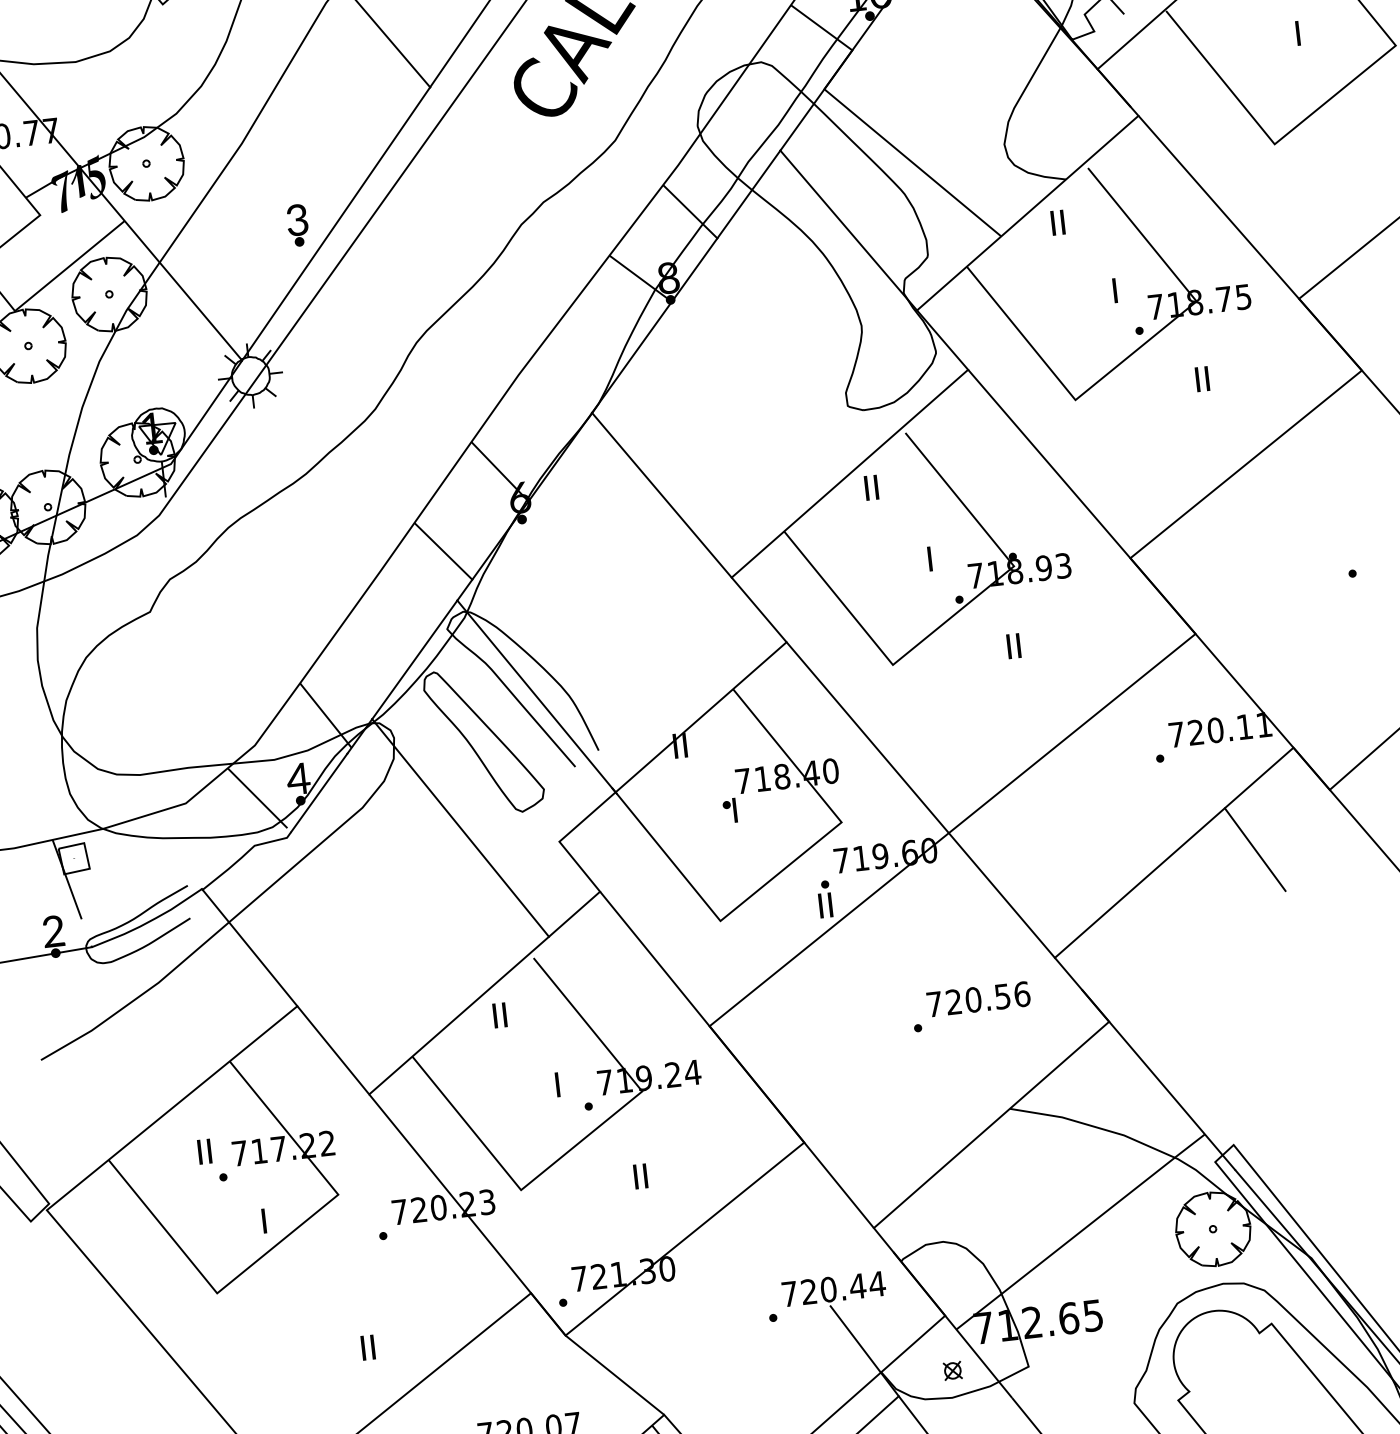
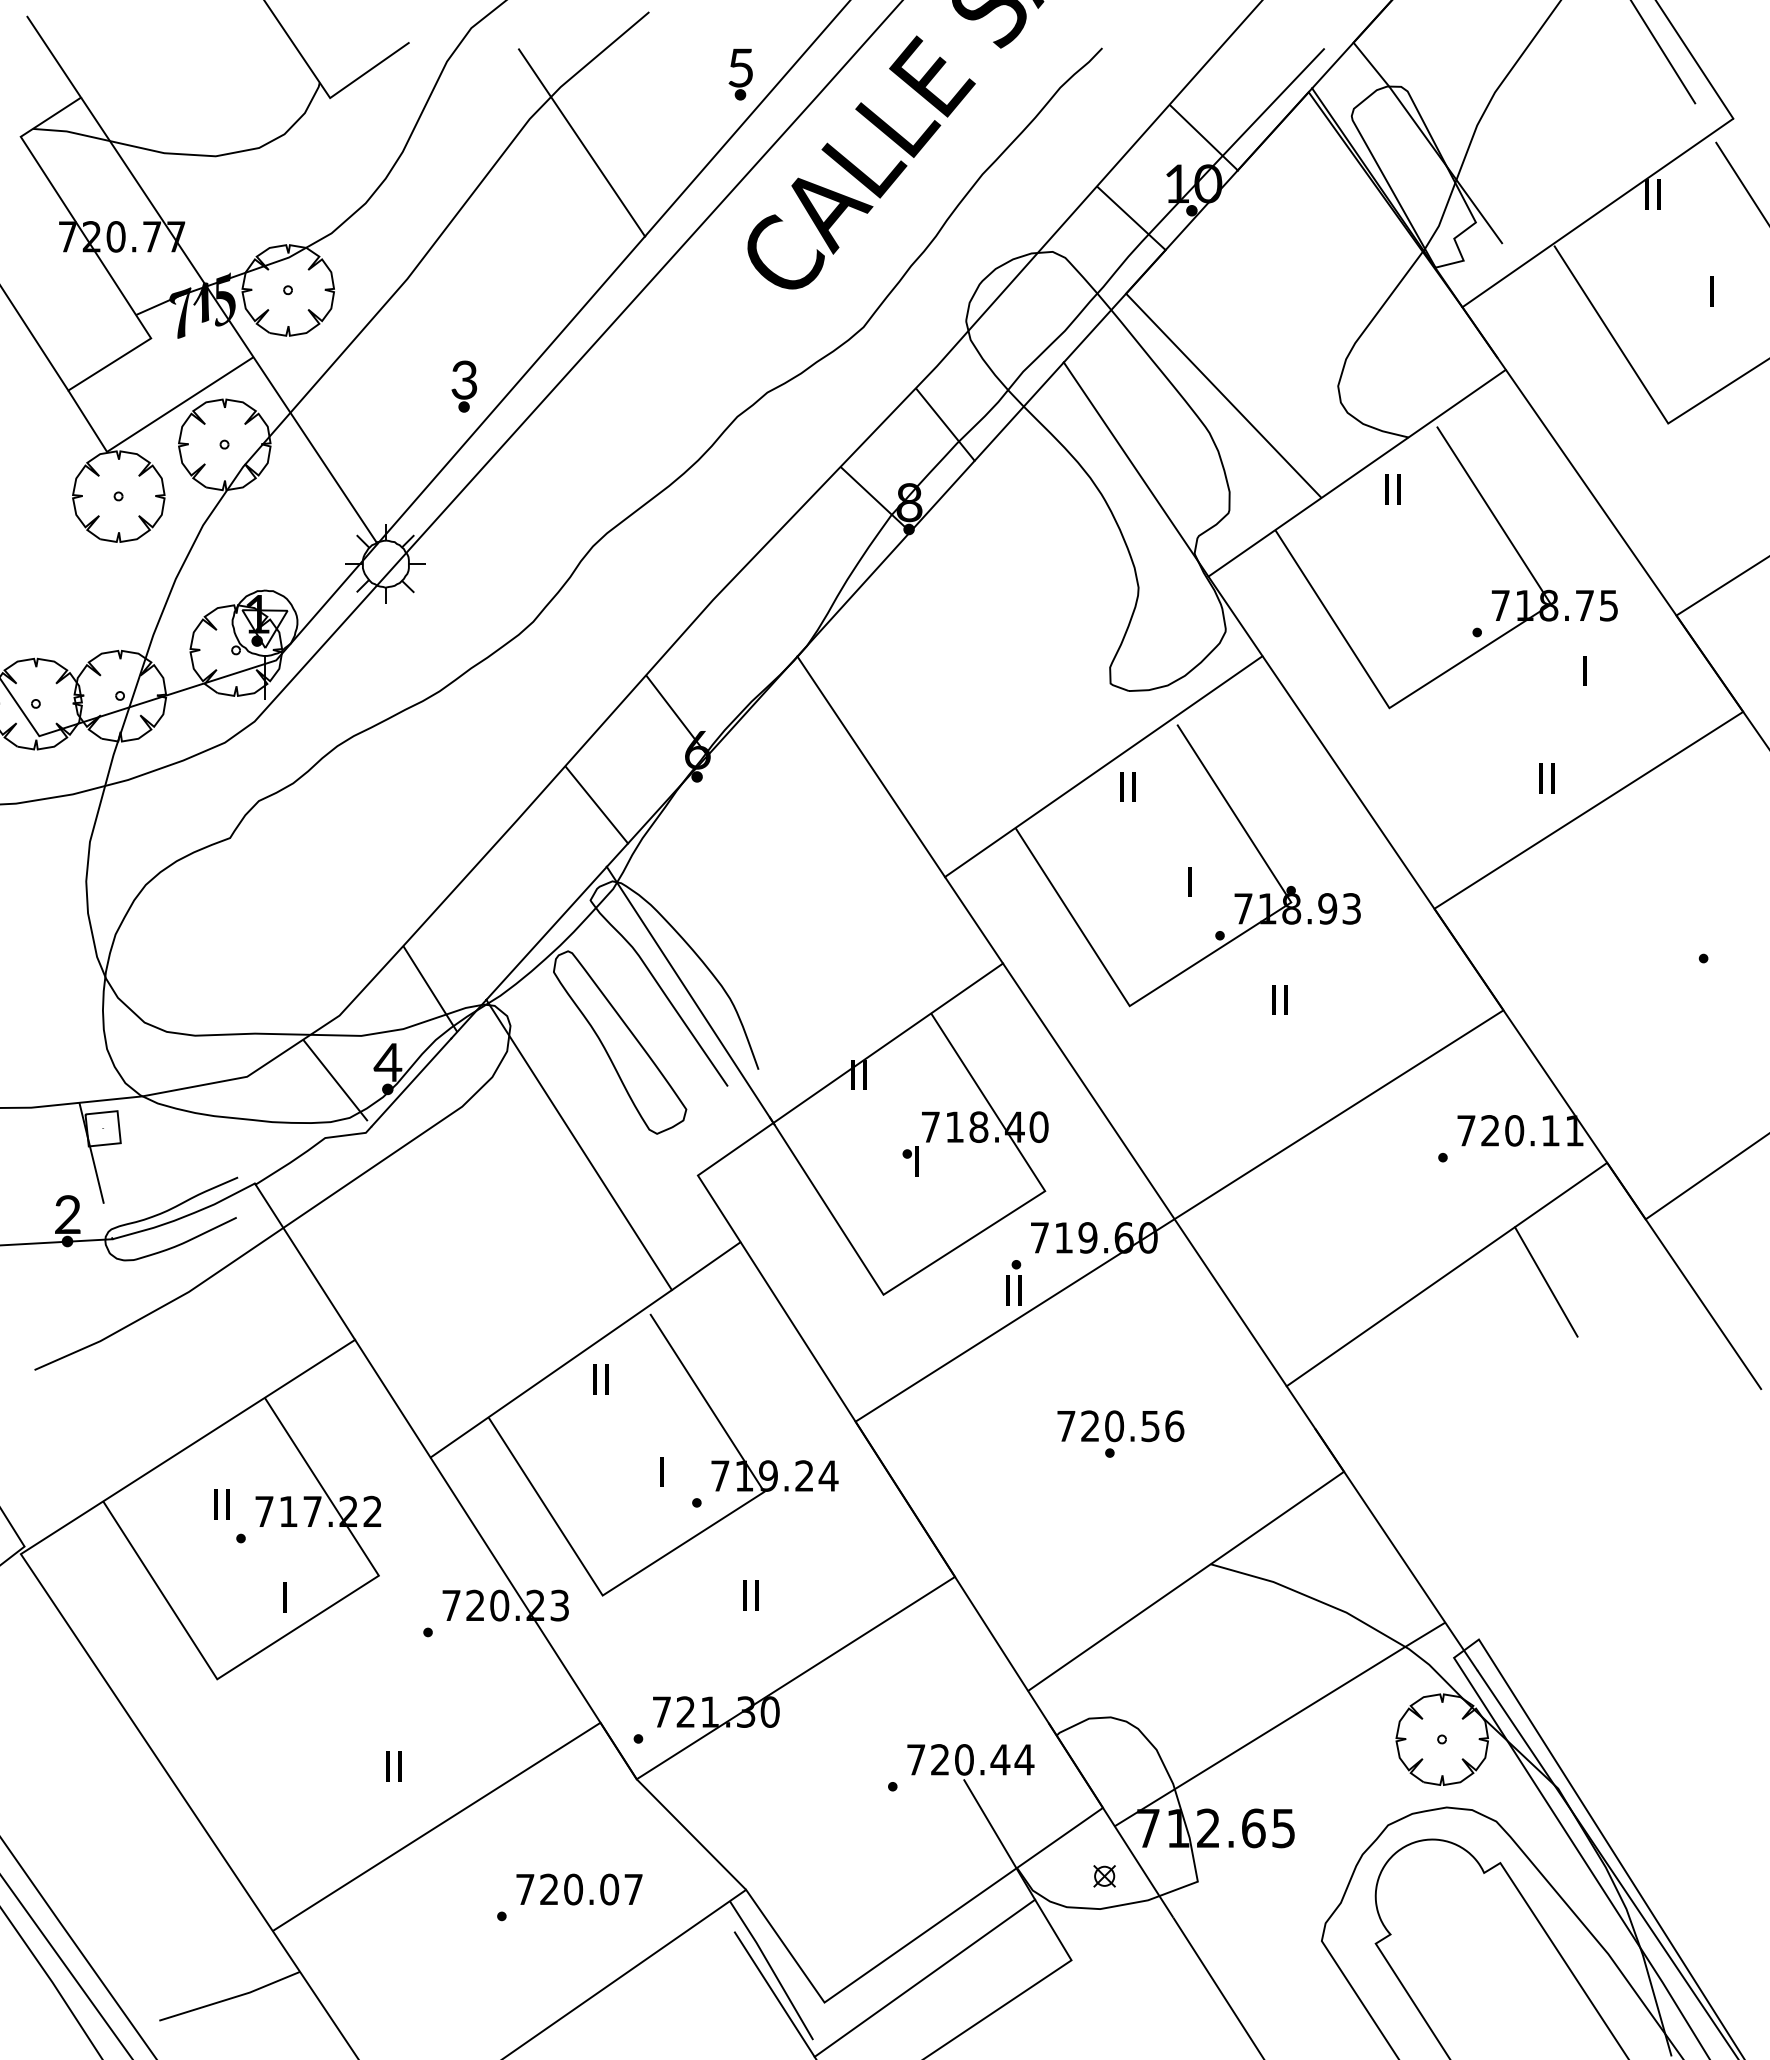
text: (1114, 290) -> (1584, 670), moved
text: (1201, 379) -> (1546, 778), moved
text: (978, 999) -> (1120, 1426), moved

